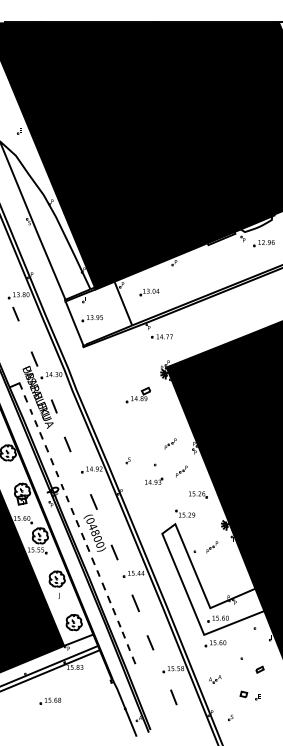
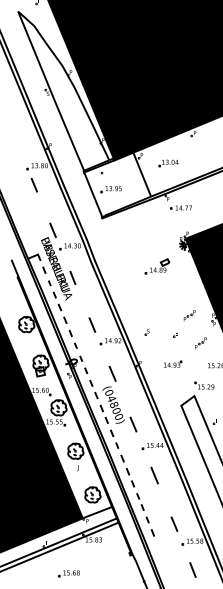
line: (67, 444) -> (92, 325), moved
part: (154, 480) -> (173, 363), moved
line: (150, 642) -> (174, 523), moved

